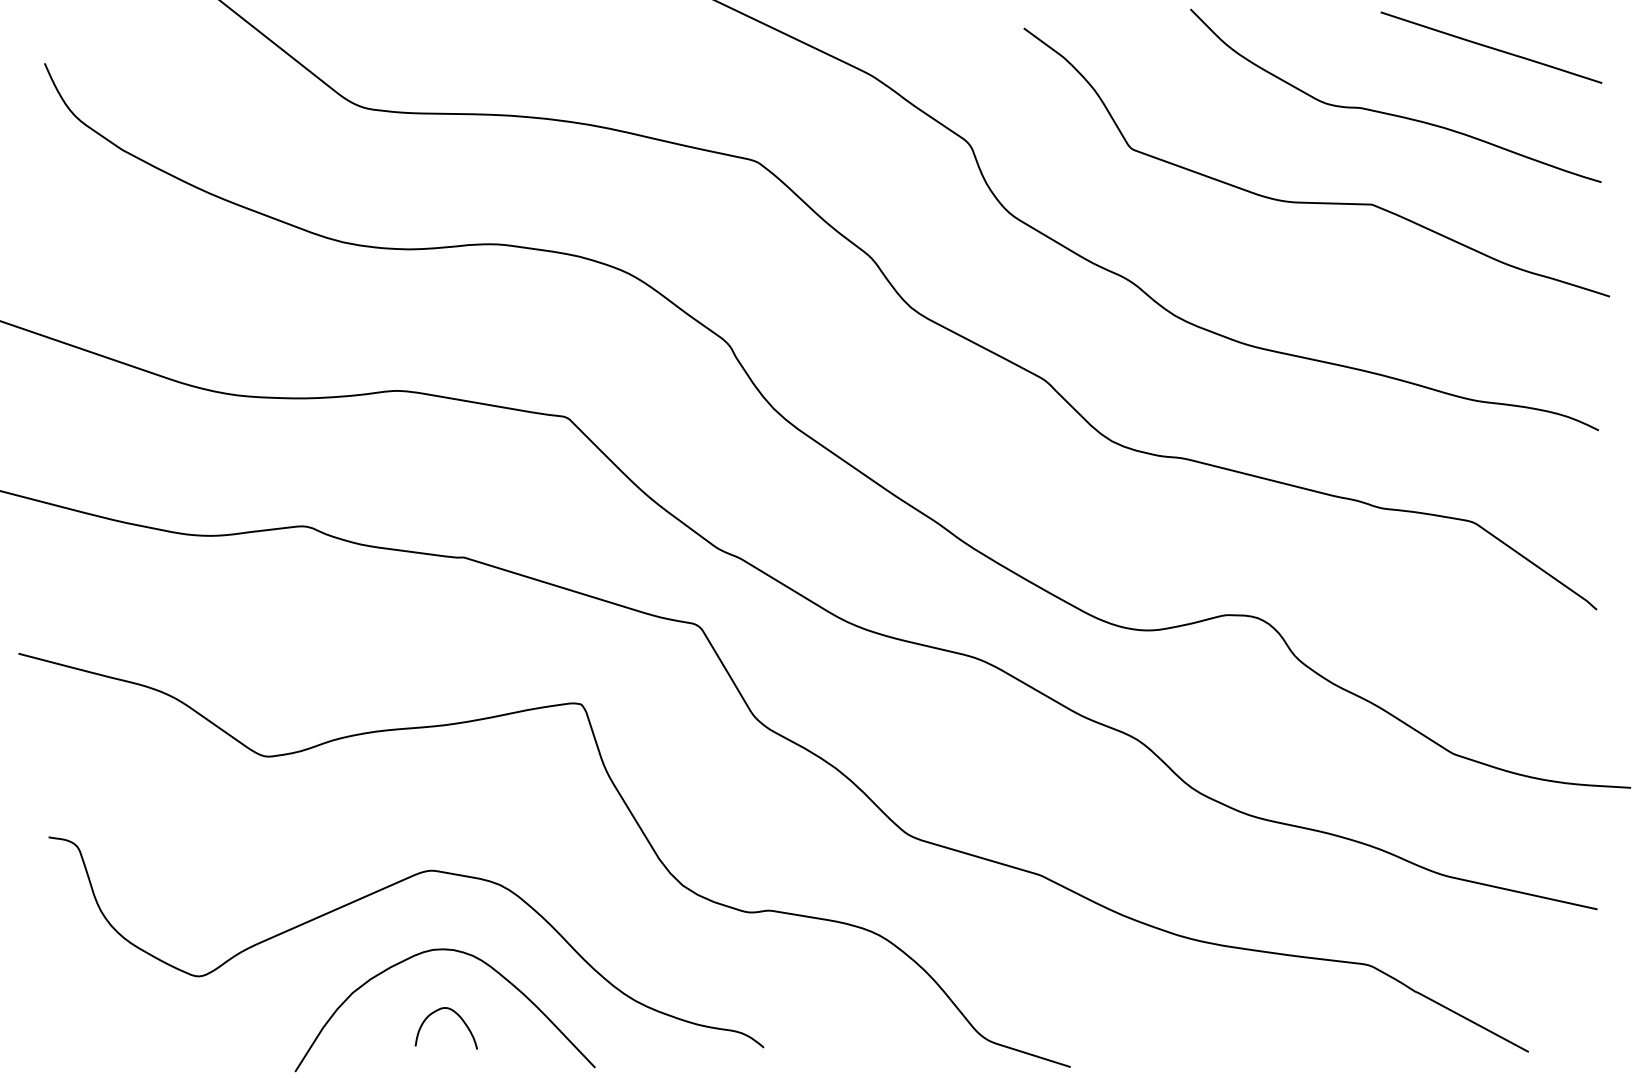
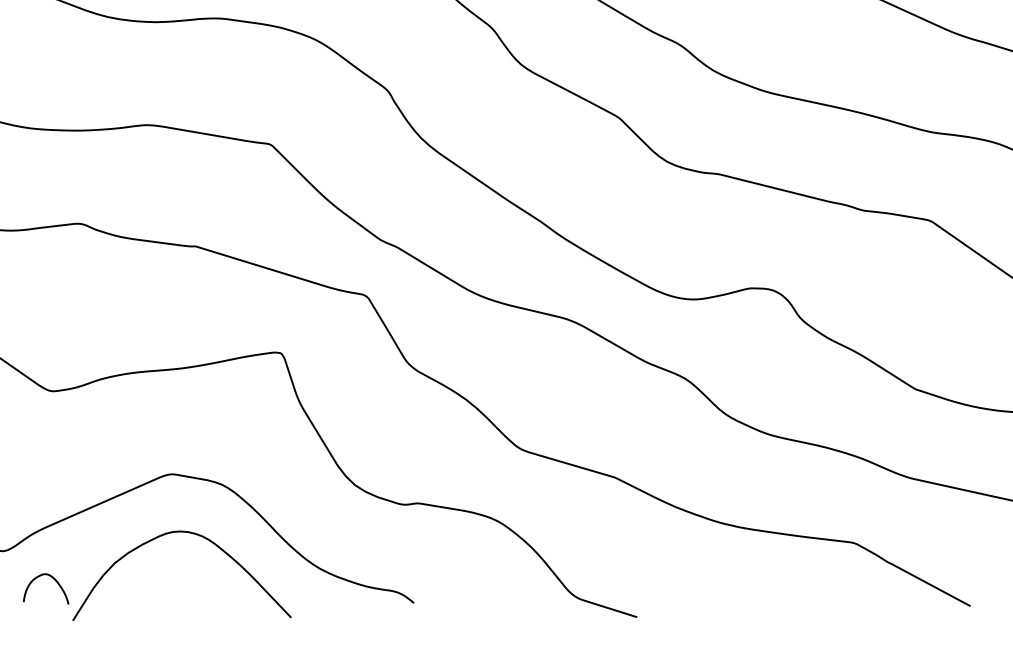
curve: (457, 1015) -> (54, 579), moved

